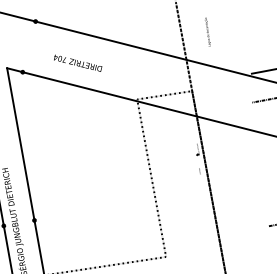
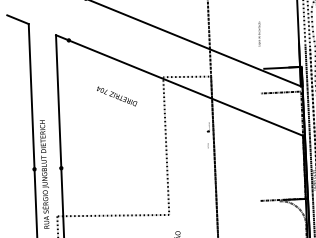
text: (207, 31) -> (259, 33), moved
text: (78, 63) -> (117, 96), moved

